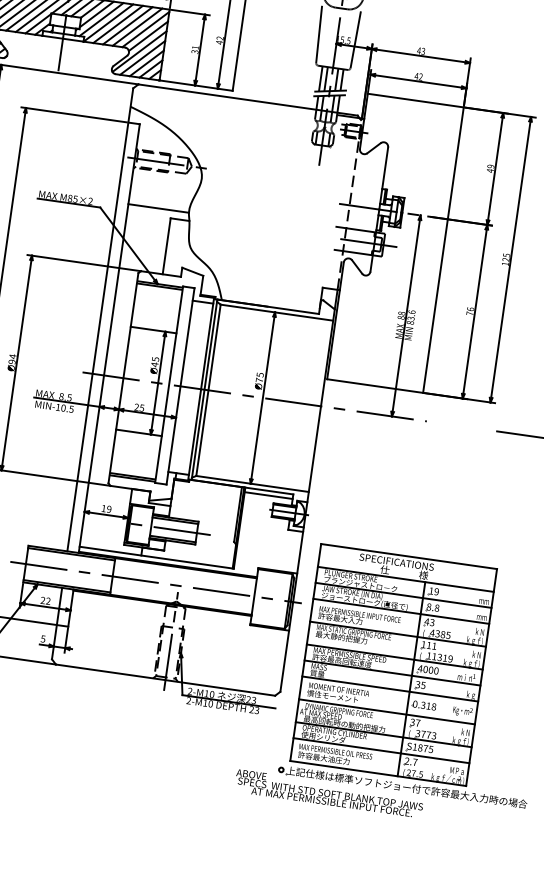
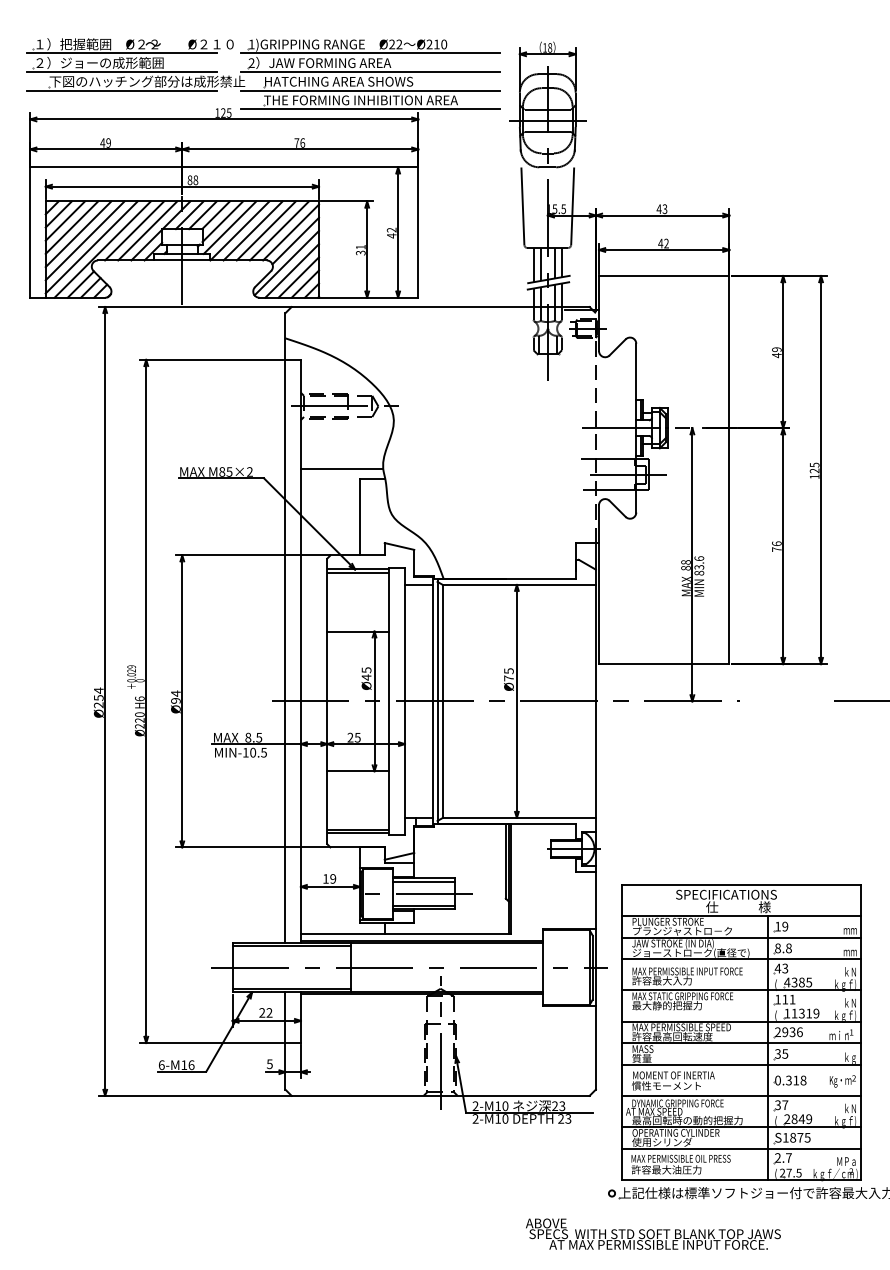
line: (268, 495) -> (542, 830), removed
text: (428, 669) -> (788, 1032), 4000 -> 2936
text: (426, 735) -> (798, 1119), 3773 -> 2849
text: (329, 793) -> (653, 1233), moved

